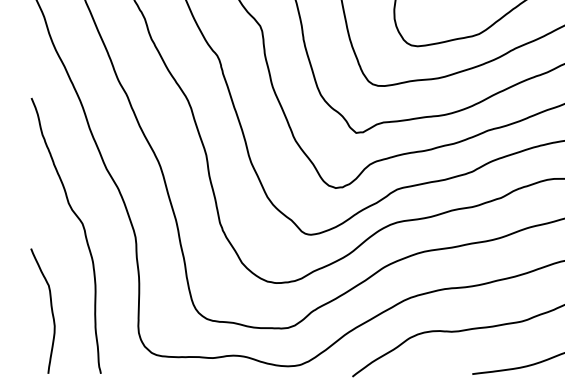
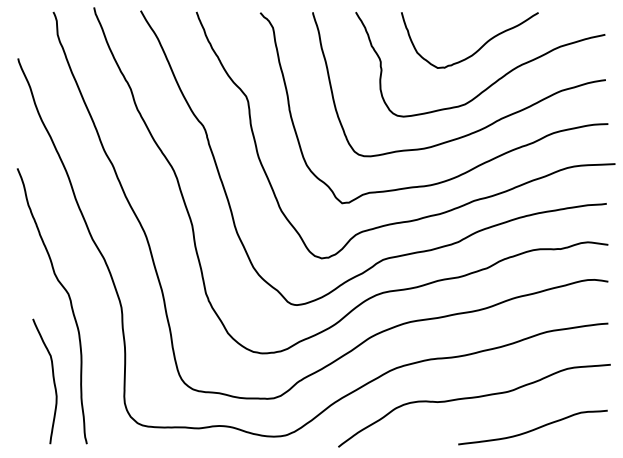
curve: (50, 308) -> (52, 378), moved

